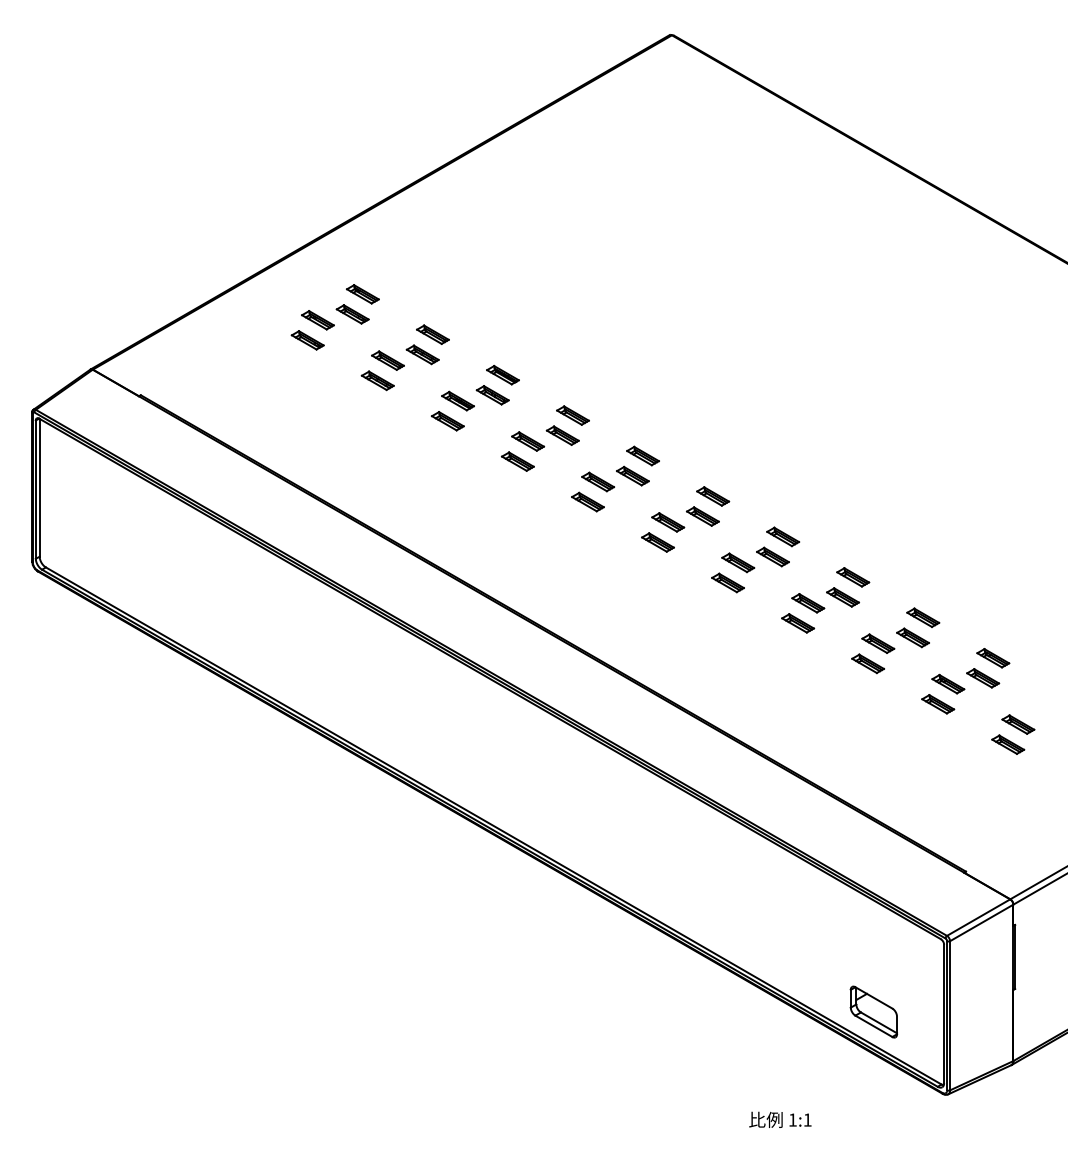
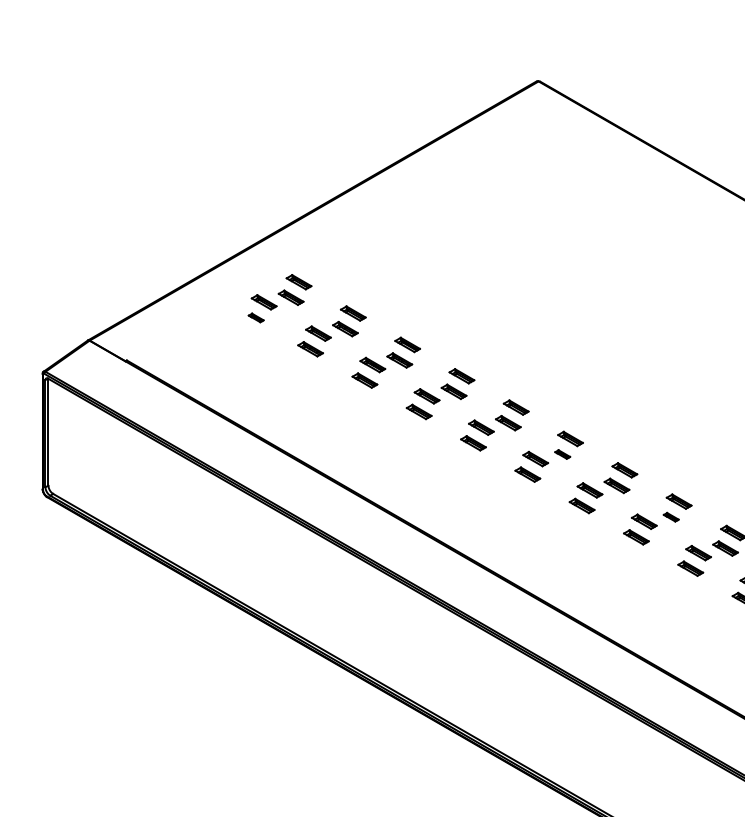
part: (307, 340) -> (256, 318), size x0.6
part: (702, 516) -> (562, 454), size x0.6
part: (842, 597) -> (670, 517), size x0.6

